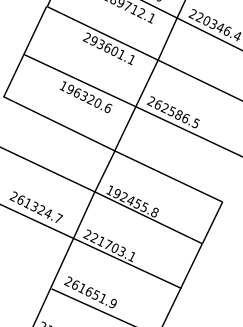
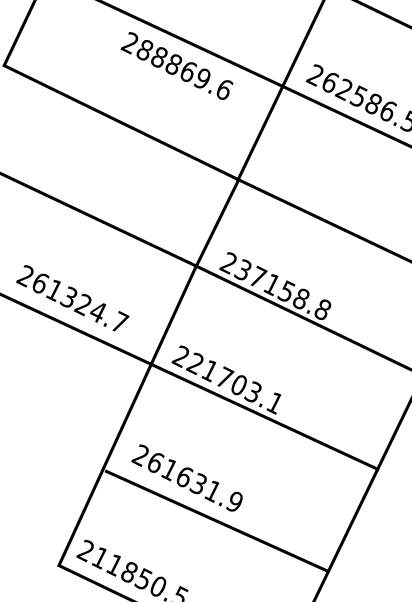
text: (79, 94) -> (163, 60), 196320.6 -> 288869.6
text: (126, 198) -> (263, 280), 192455.8 -> 237158.8
text: (96, 294) -> (199, 482), 261651.9 -> 261631.9

